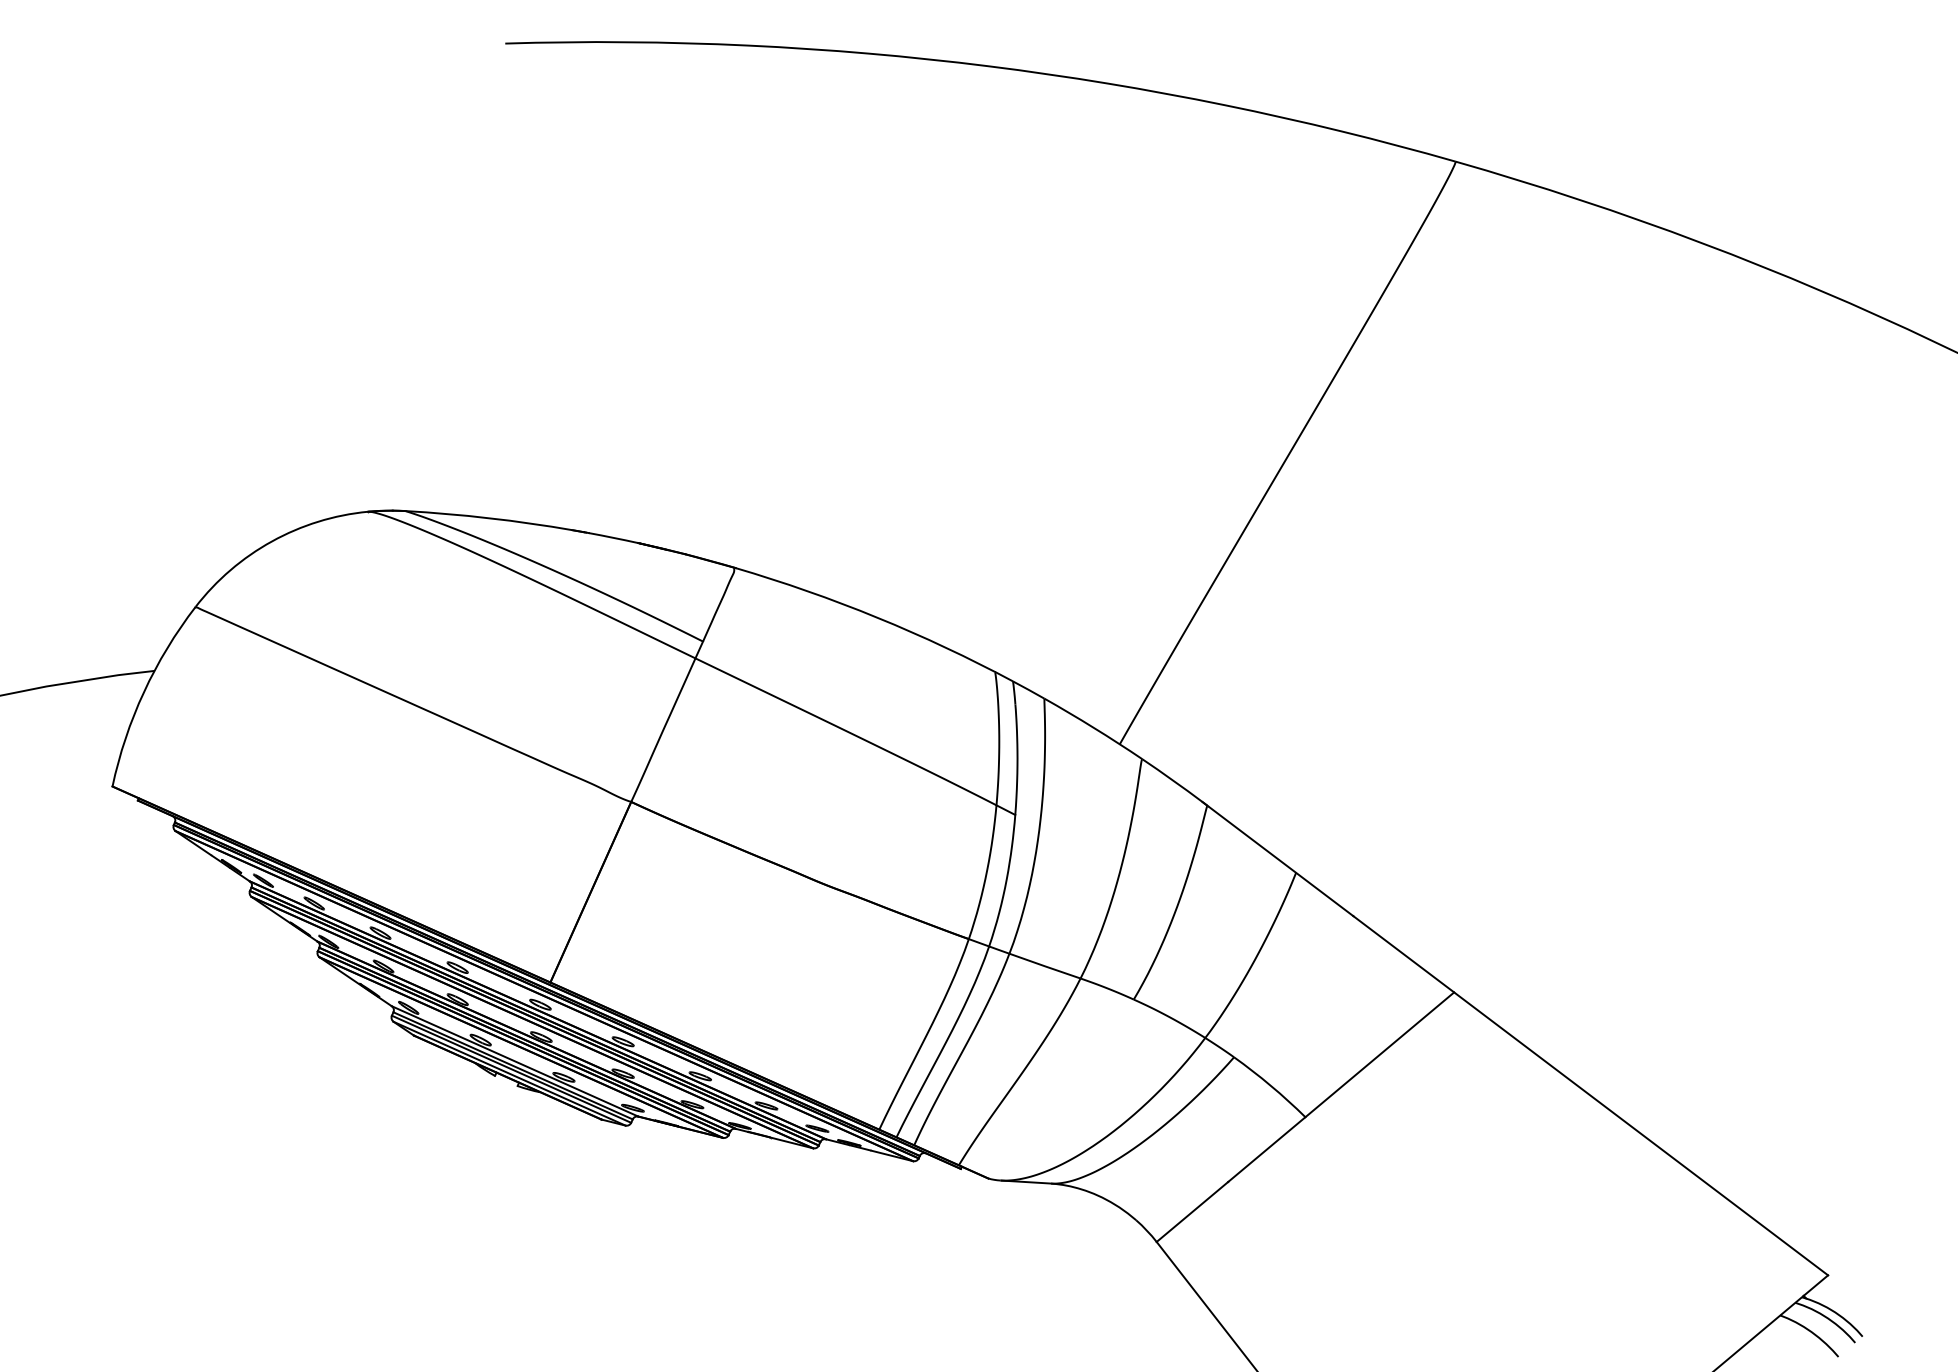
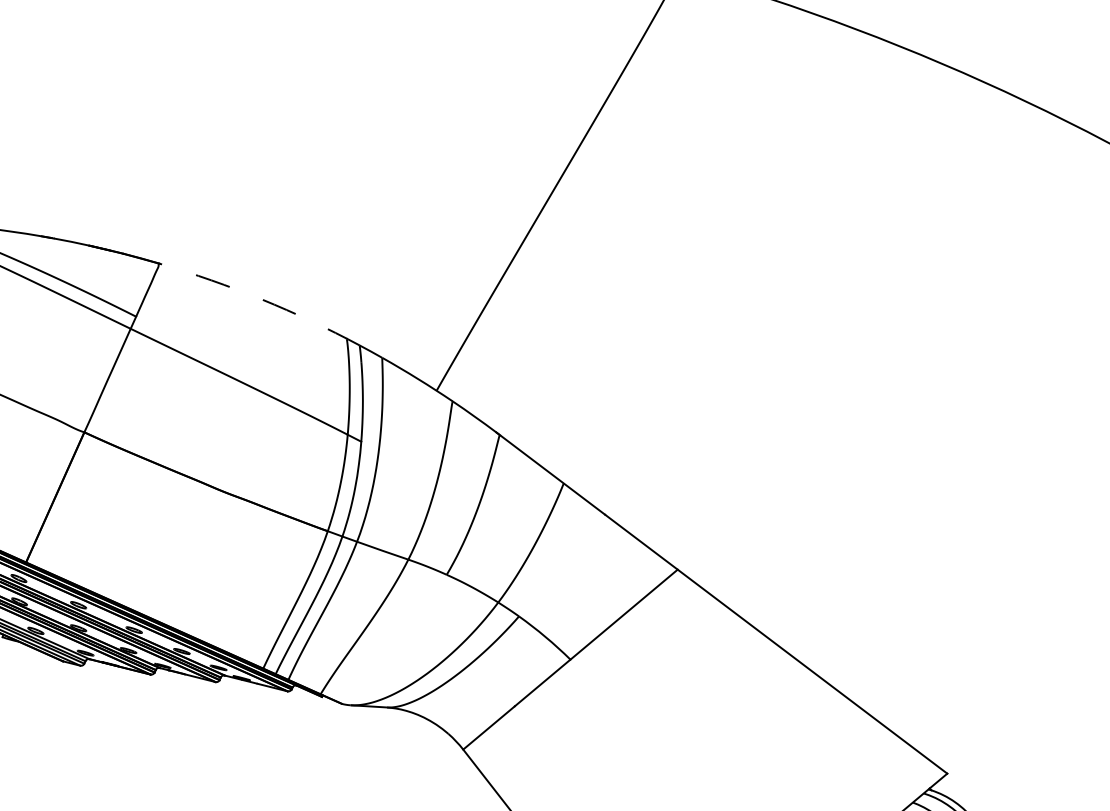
arc: (877, 617) -> (261, 299), solid -> dashed

